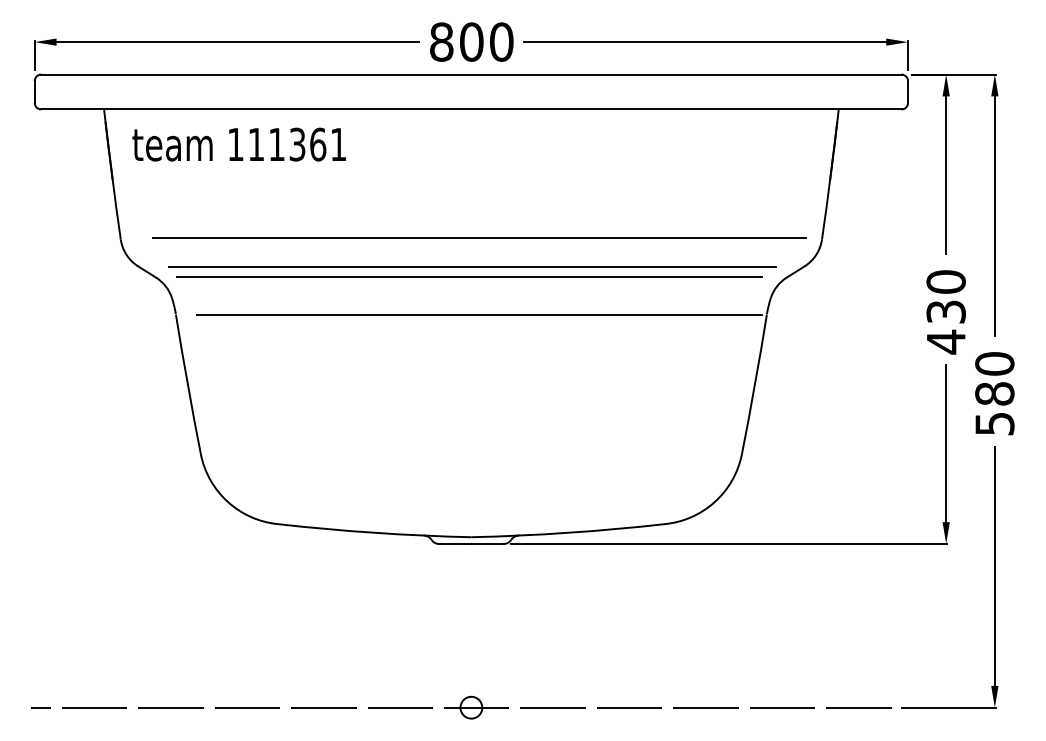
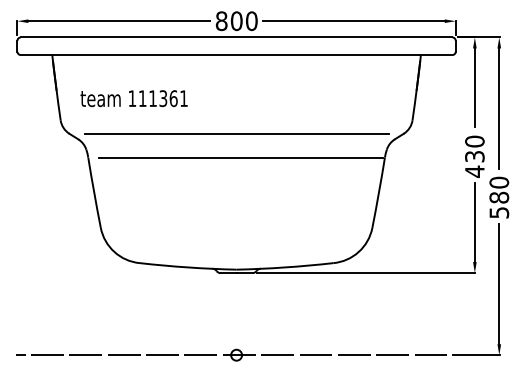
text: (238, 144) -> (133, 98), moved
line: (479, 237) -> (240, 119), removed
line: (469, 277) -> (235, 139), removed

